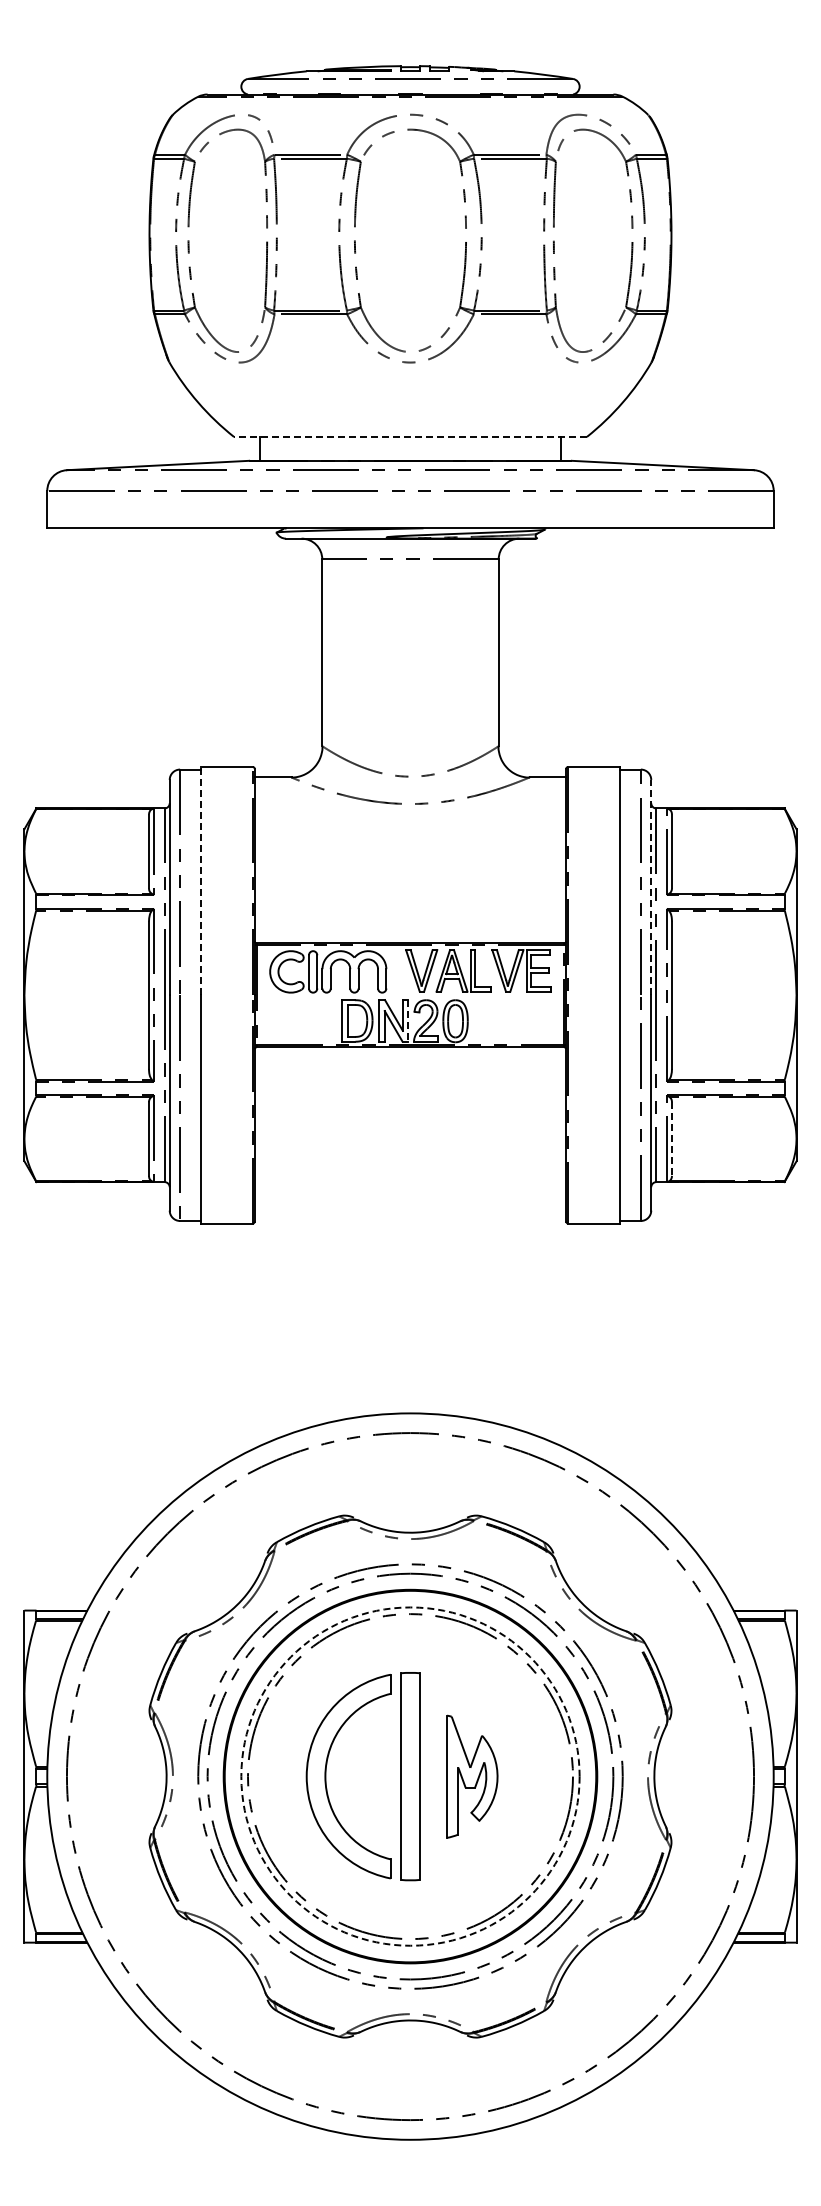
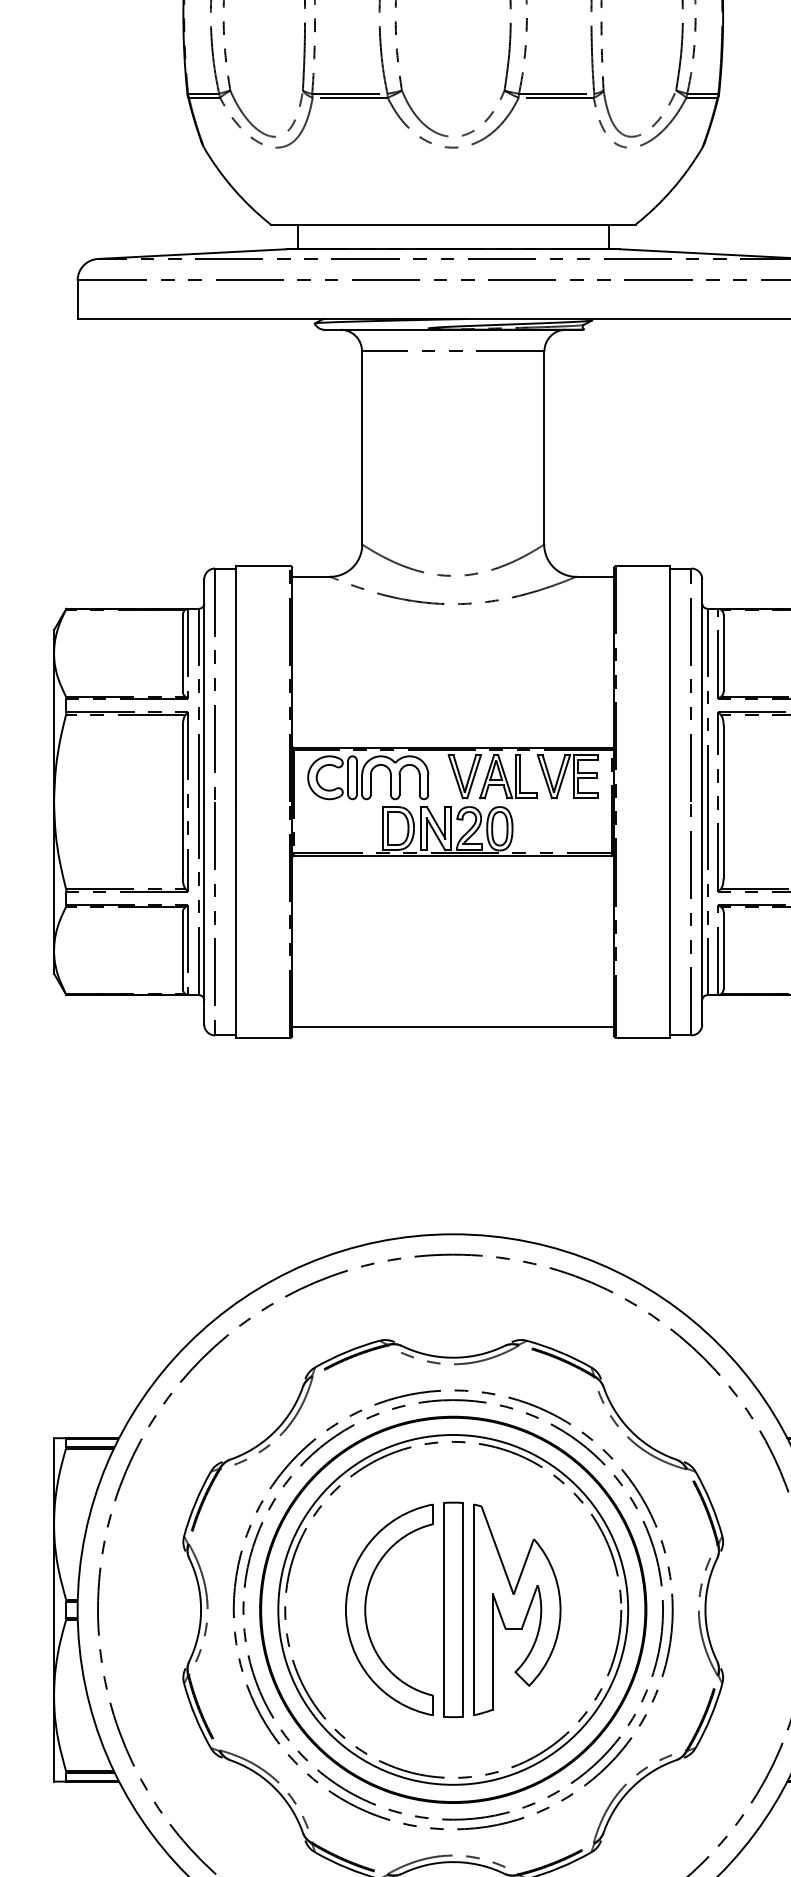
line: (409, 436) -> (452, 224), dashed -> solid
line: (200, 880) -> (236, 683), dashed -> solid
line: (651, 887) -> (702, 690), dashed -> solid
line: (408, 1020) -> (451, 828), dashed -> solid
line: (672, 1139) -> (724, 951), dashed -> solid
line: (410, 1213) -> (453, 1027), added
circle: (410, 1776) -> (453, 1609), dashed -> solid
part: (472, 1776) -> (517, 1609), size x1.67

